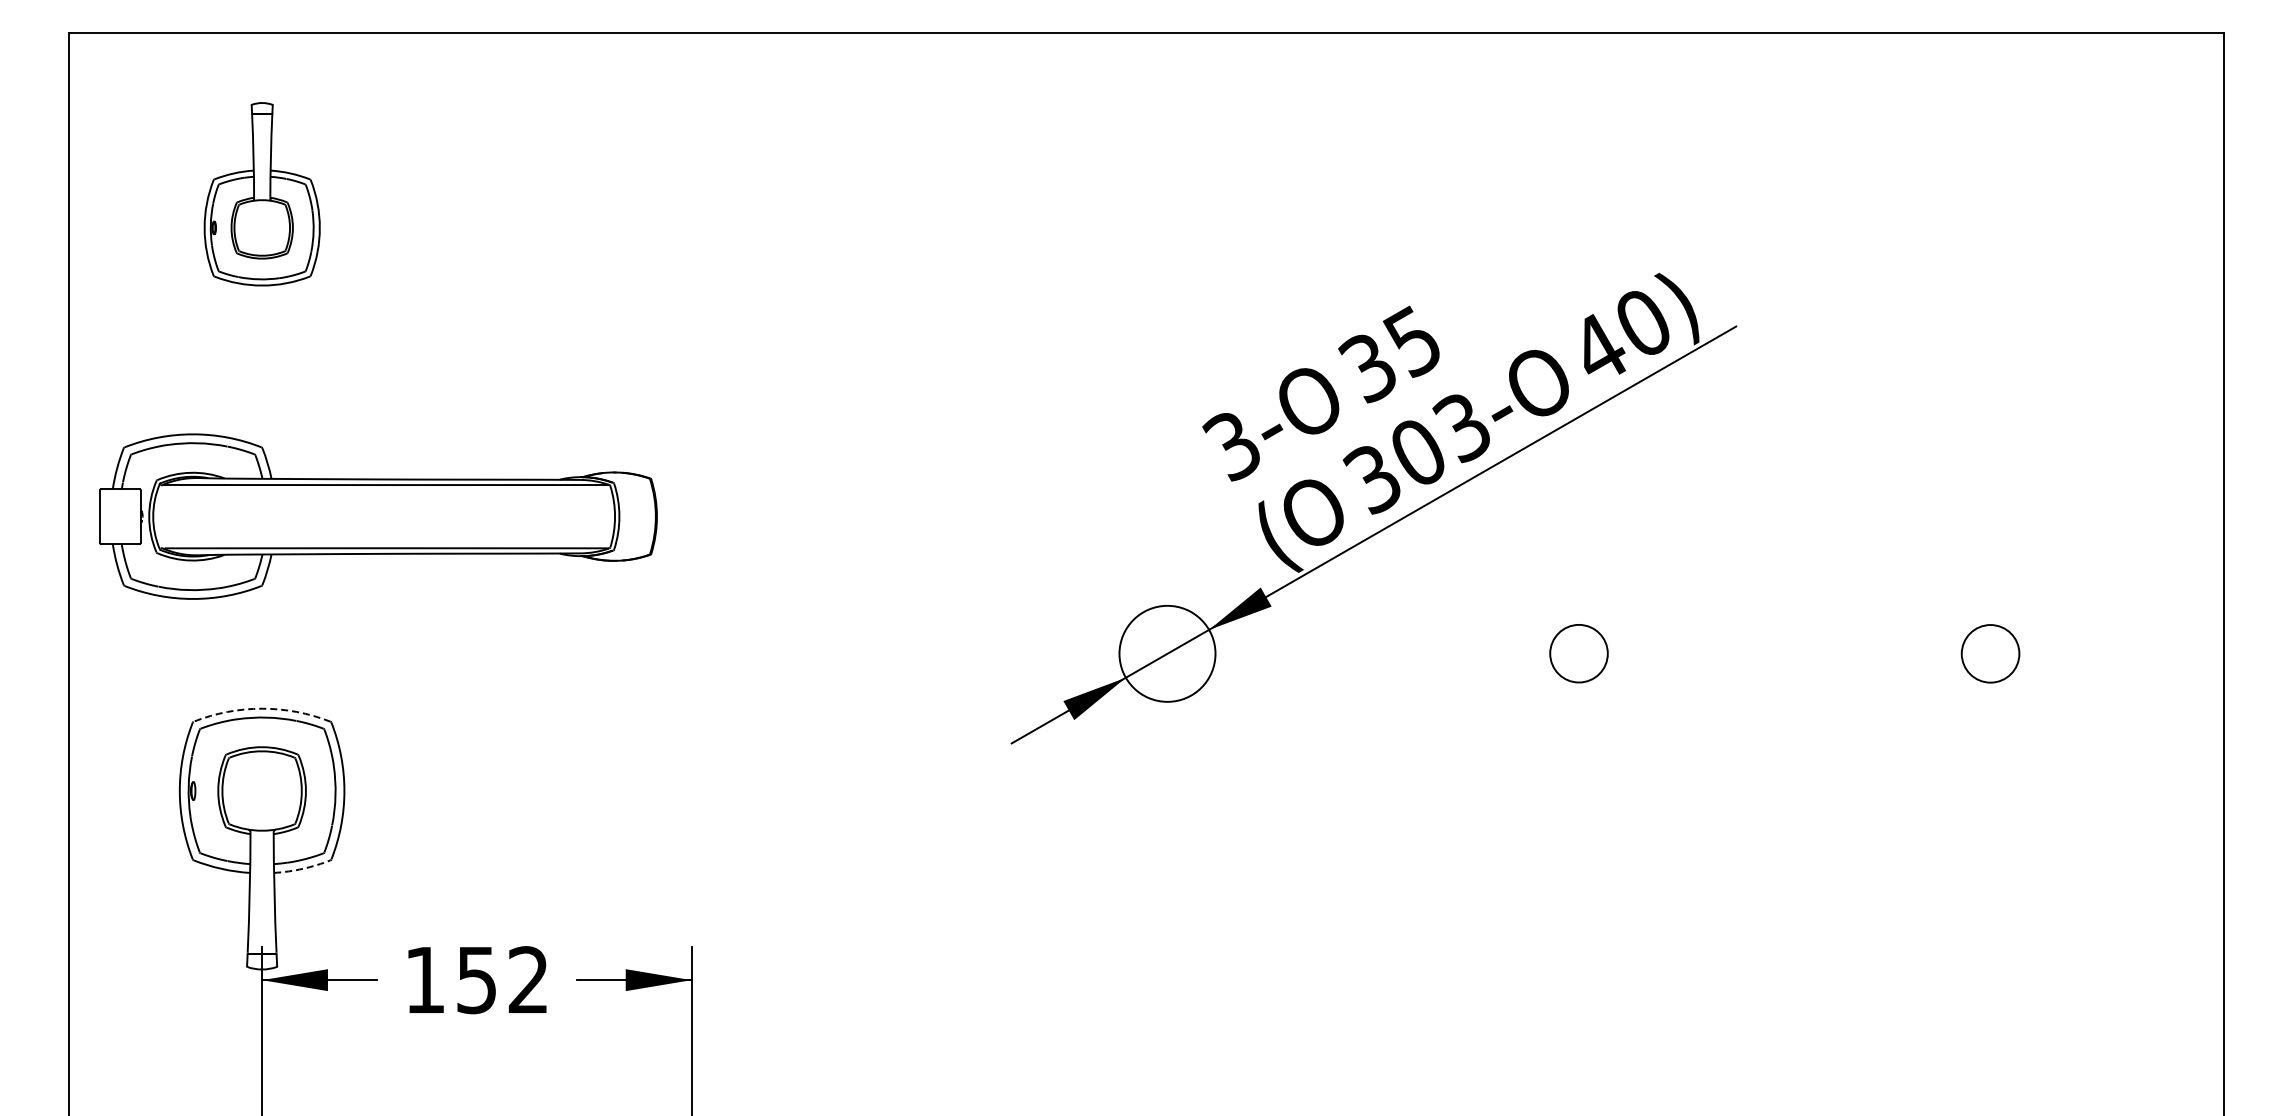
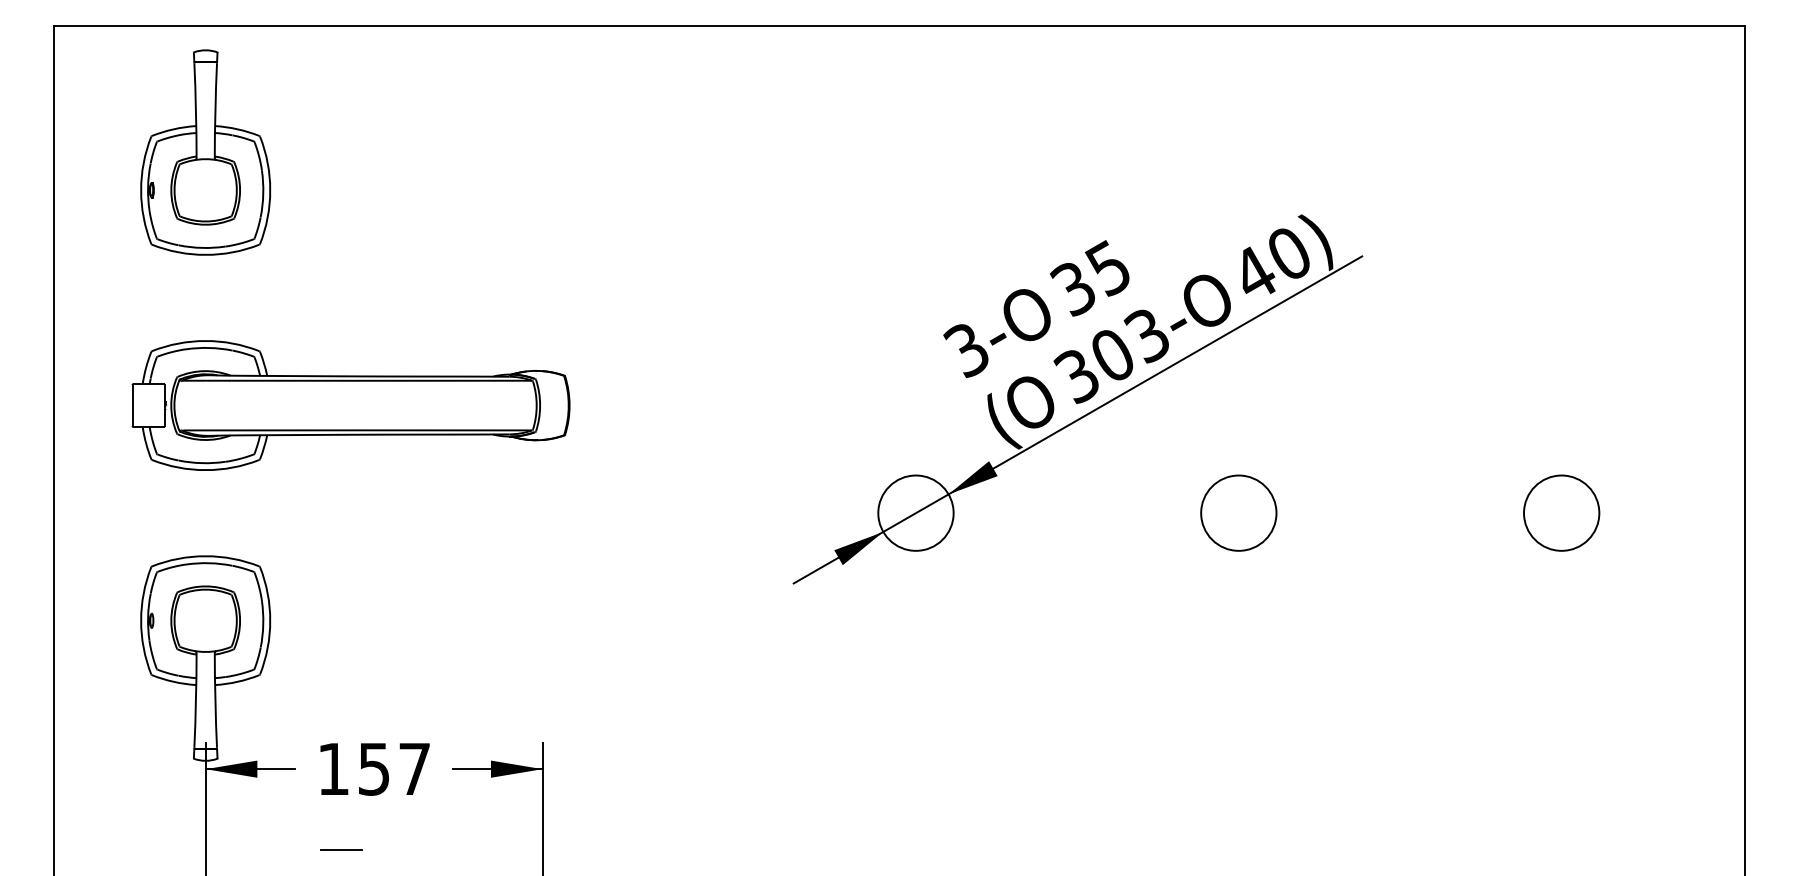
part: (262, 194) -> (206, 152), size x1.43
part: (378, 516) -> (351, 405), moved
circle: (1578, 653) -> (1238, 512), size x1.67
circle: (1990, 653) -> (1561, 512), size x1.67
arc: (262, 708) -> (206, 556), dashed -> solid
arc: (302, 868) -> (237, 681), dashed -> solid
text: (527, 979) -> (413, 768), 152 -> 157
line: (434, 1082) -> (340, 849), added

